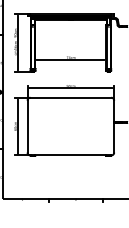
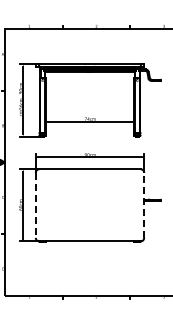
line: (27, 126) -> (35, 205), solid -> dashed
line: (114, 126) -> (144, 205), solid -> dashed

